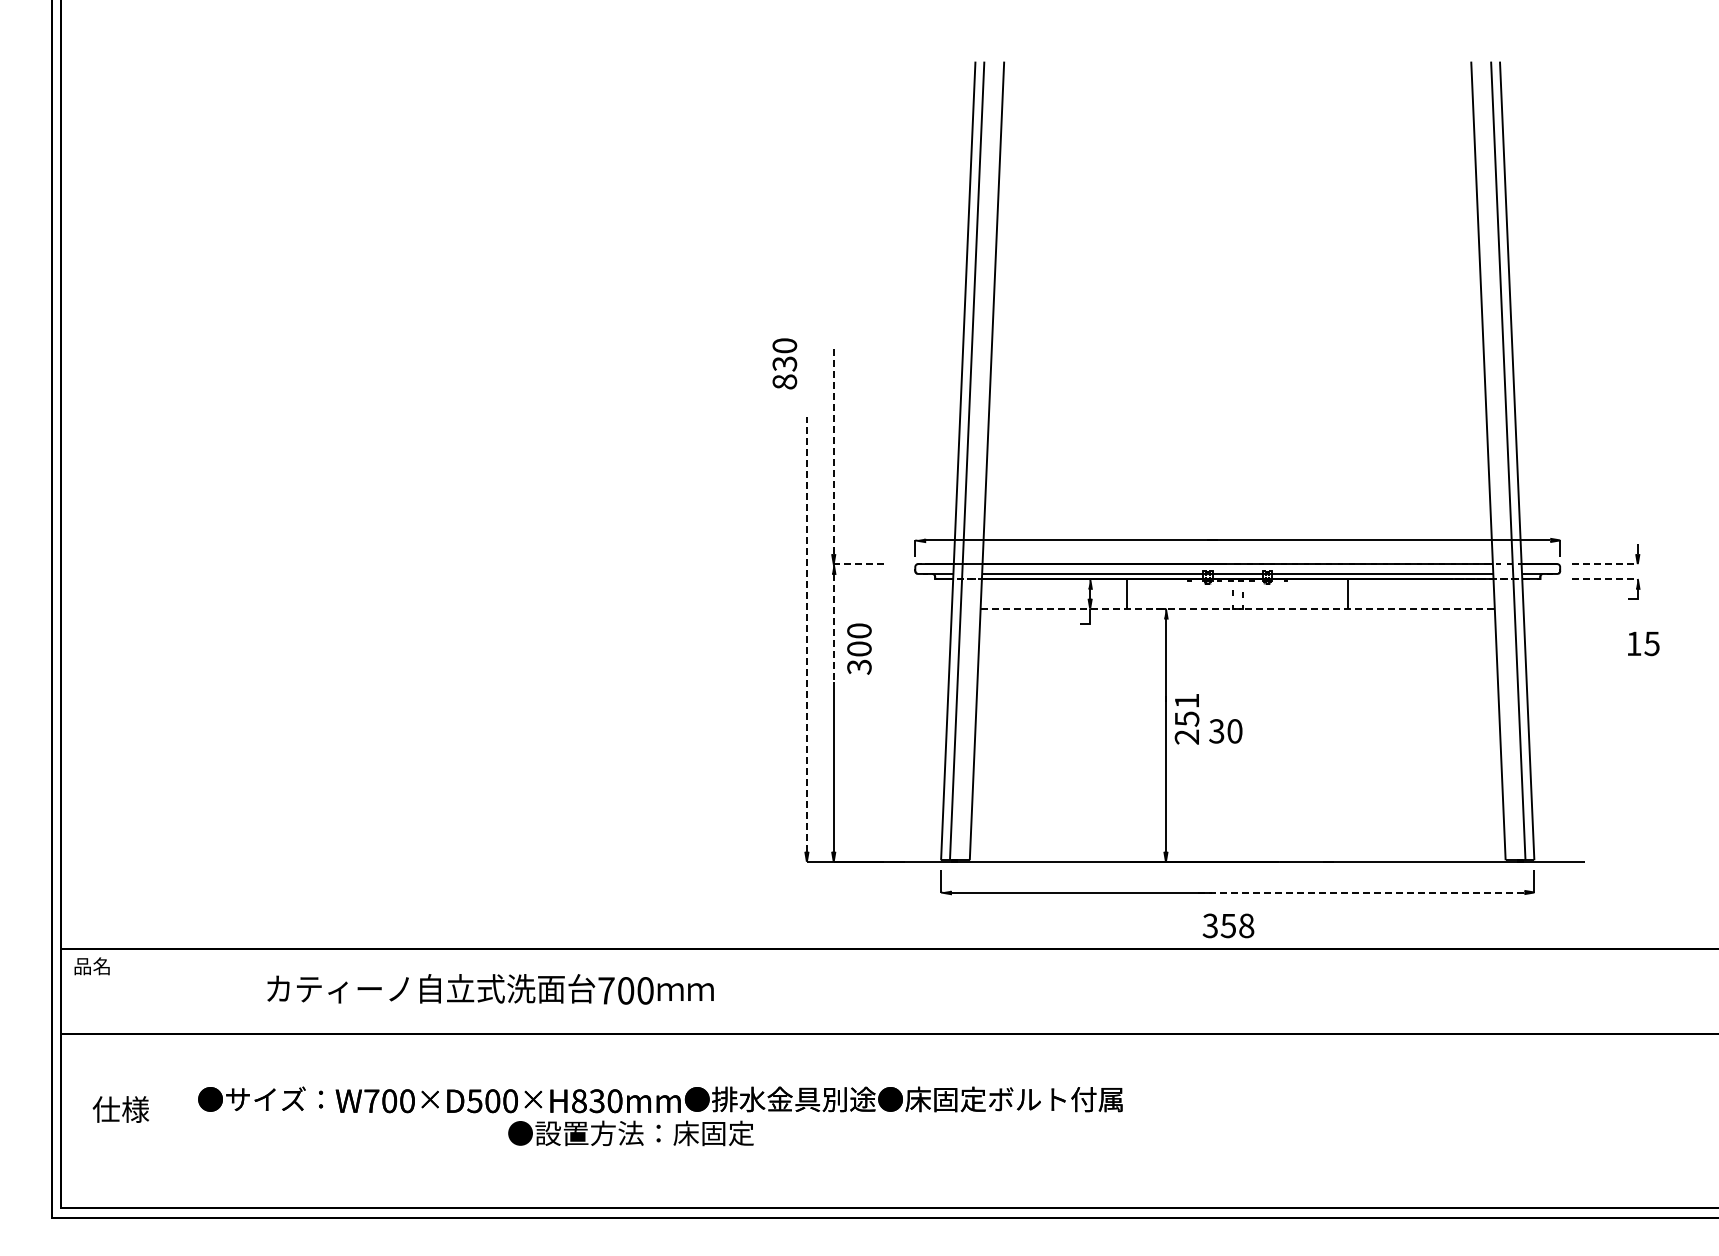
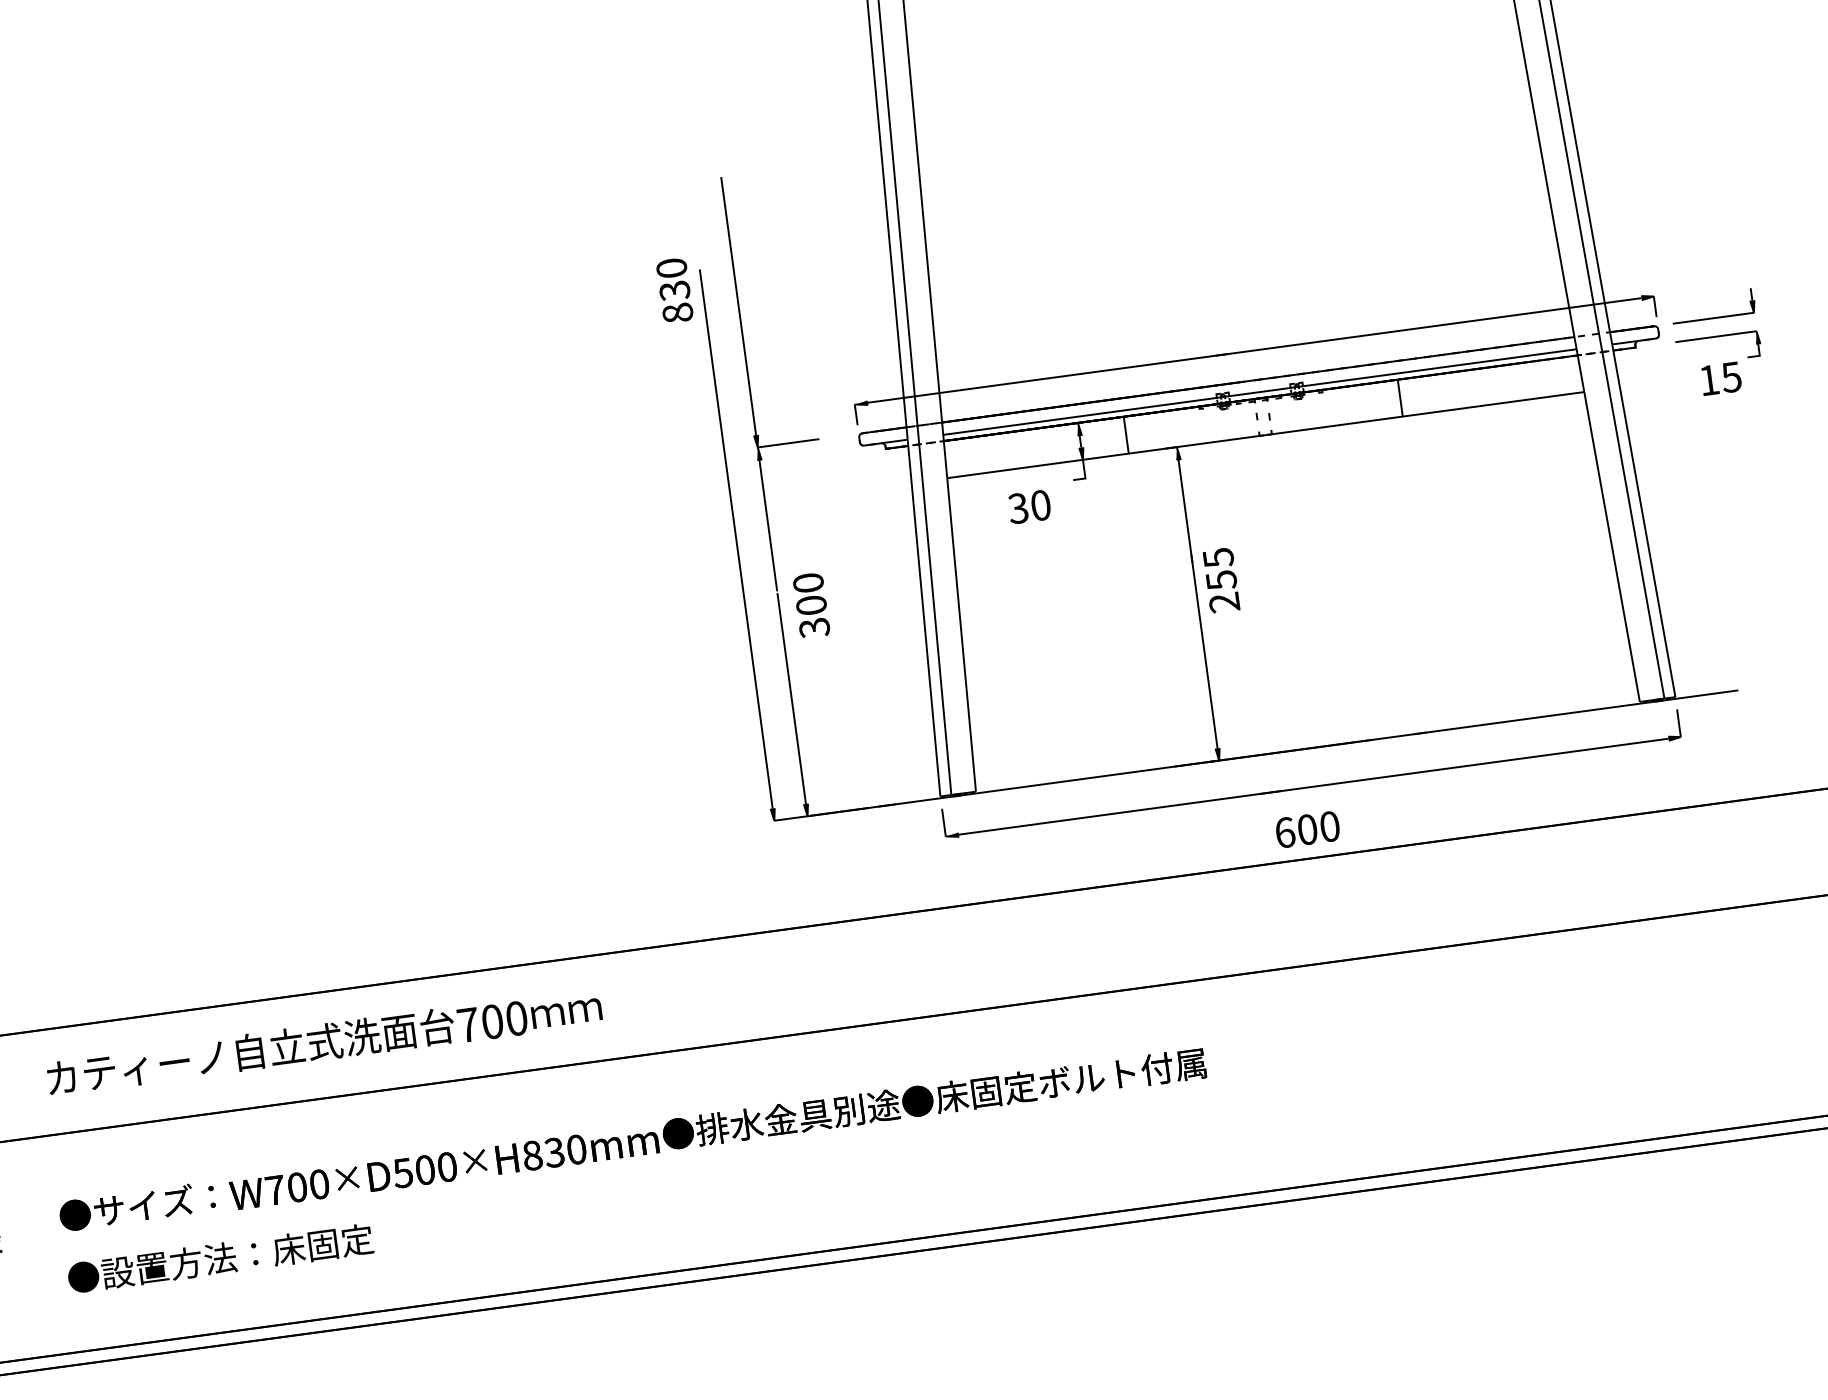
text: (784, 363) -> (674, 290), moved
line: (833, 449) -> (738, 305), dashed -> solid
line: (858, 564) -> (788, 443), dashed -> solid
line: (1605, 564) -> (1714, 318), dashed -> solid
line: (1605, 578) -> (1716, 336), dashed -> solid
line: (1238, 608) -> (1266, 434), dashed -> solid
line: (833, 627) -> (768, 526), dashed -> solid
line: (806, 634) -> (735, 539), dashed -> solid
text: (1643, 644) -> (1721, 379), moved
text: (859, 648) -> (811, 604), moved
text: (1187, 700) -> (1218, 557), 251 -> 255
text: (1225, 731) -> (1029, 507), moved
line: (1358, 892) -> (1462, 766), dashed -> solid
text: (1228, 925) -> (1307, 829), 358 -> 600
text: (490, 989) -> (324, 1042), moved
text: (630, 1133) -> (219, 1258), moved

